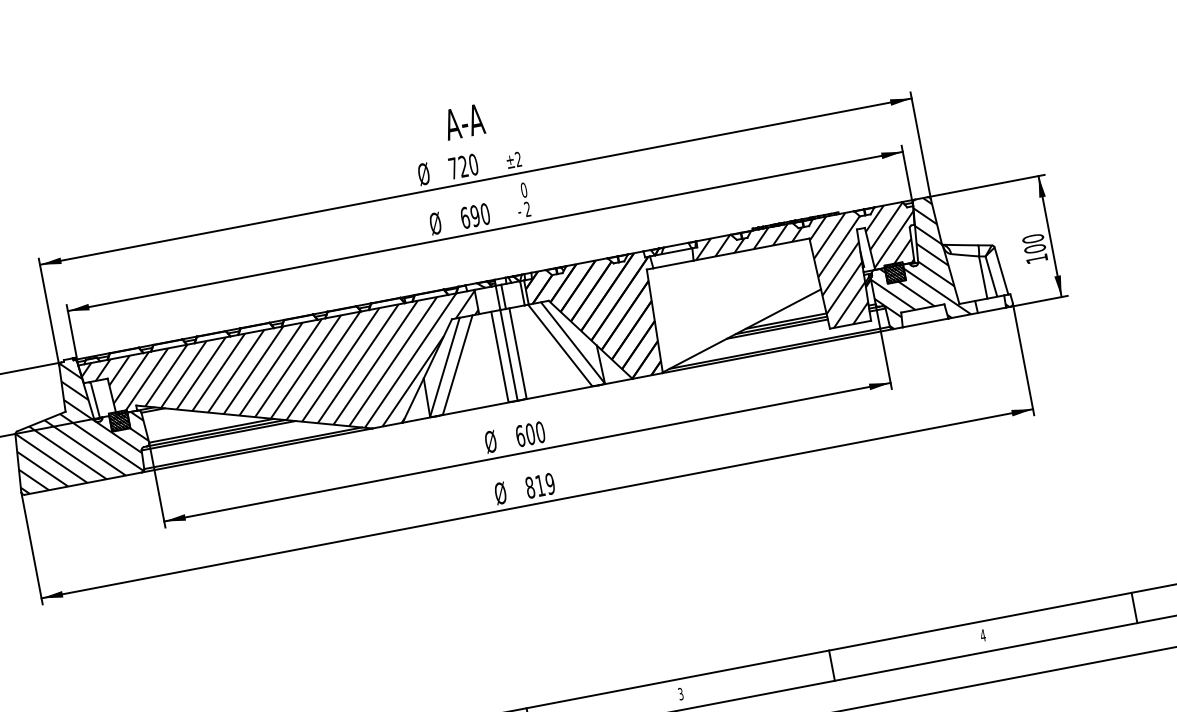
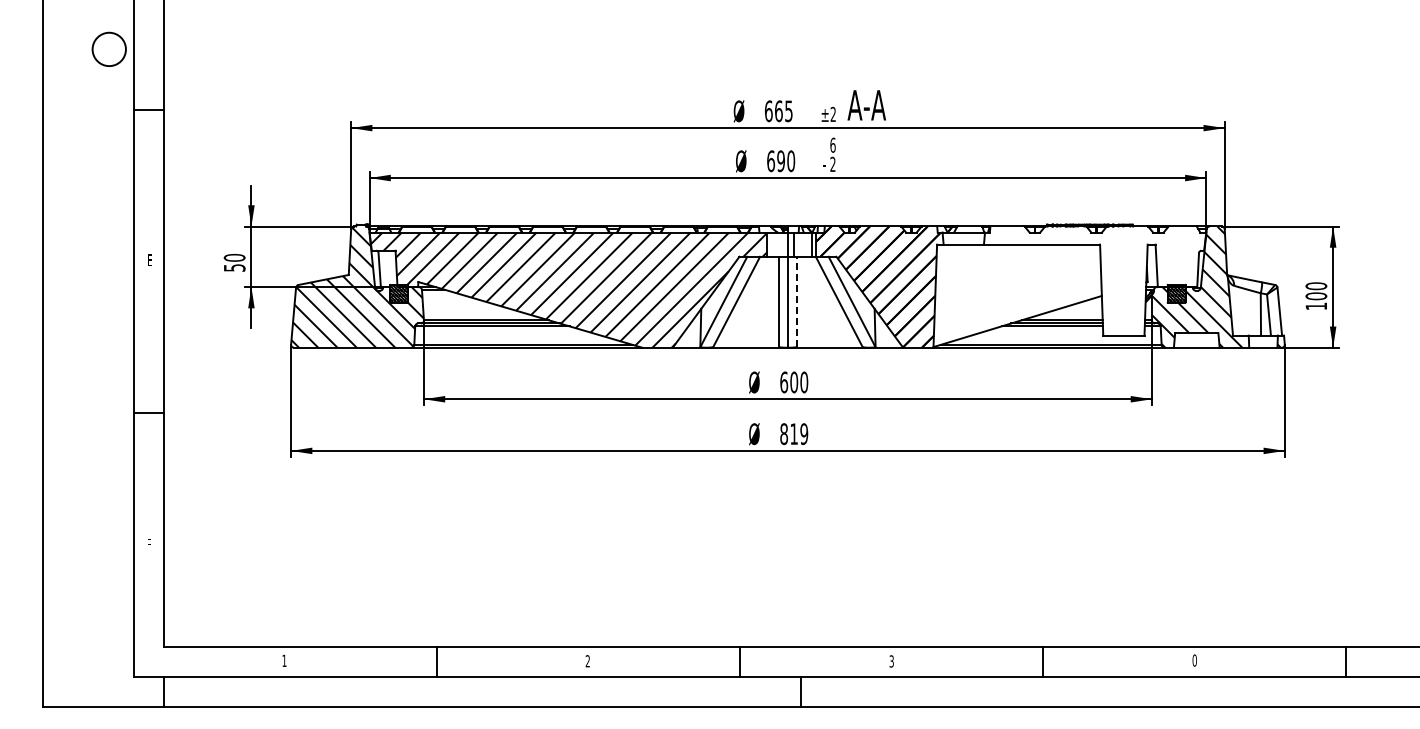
text: (464, 122) -> (866, 105), moved
text: (463, 166) -> (778, 111), 720 -> 665
text: (523, 189) -> (832, 144), 0 -> 6
hatch: (811, 275) -> (1095, 280), removed
line: (518, 352) -> (797, 301), solid -> dashed
text: (982, 635) -> (1194, 660), 4 -> 0

